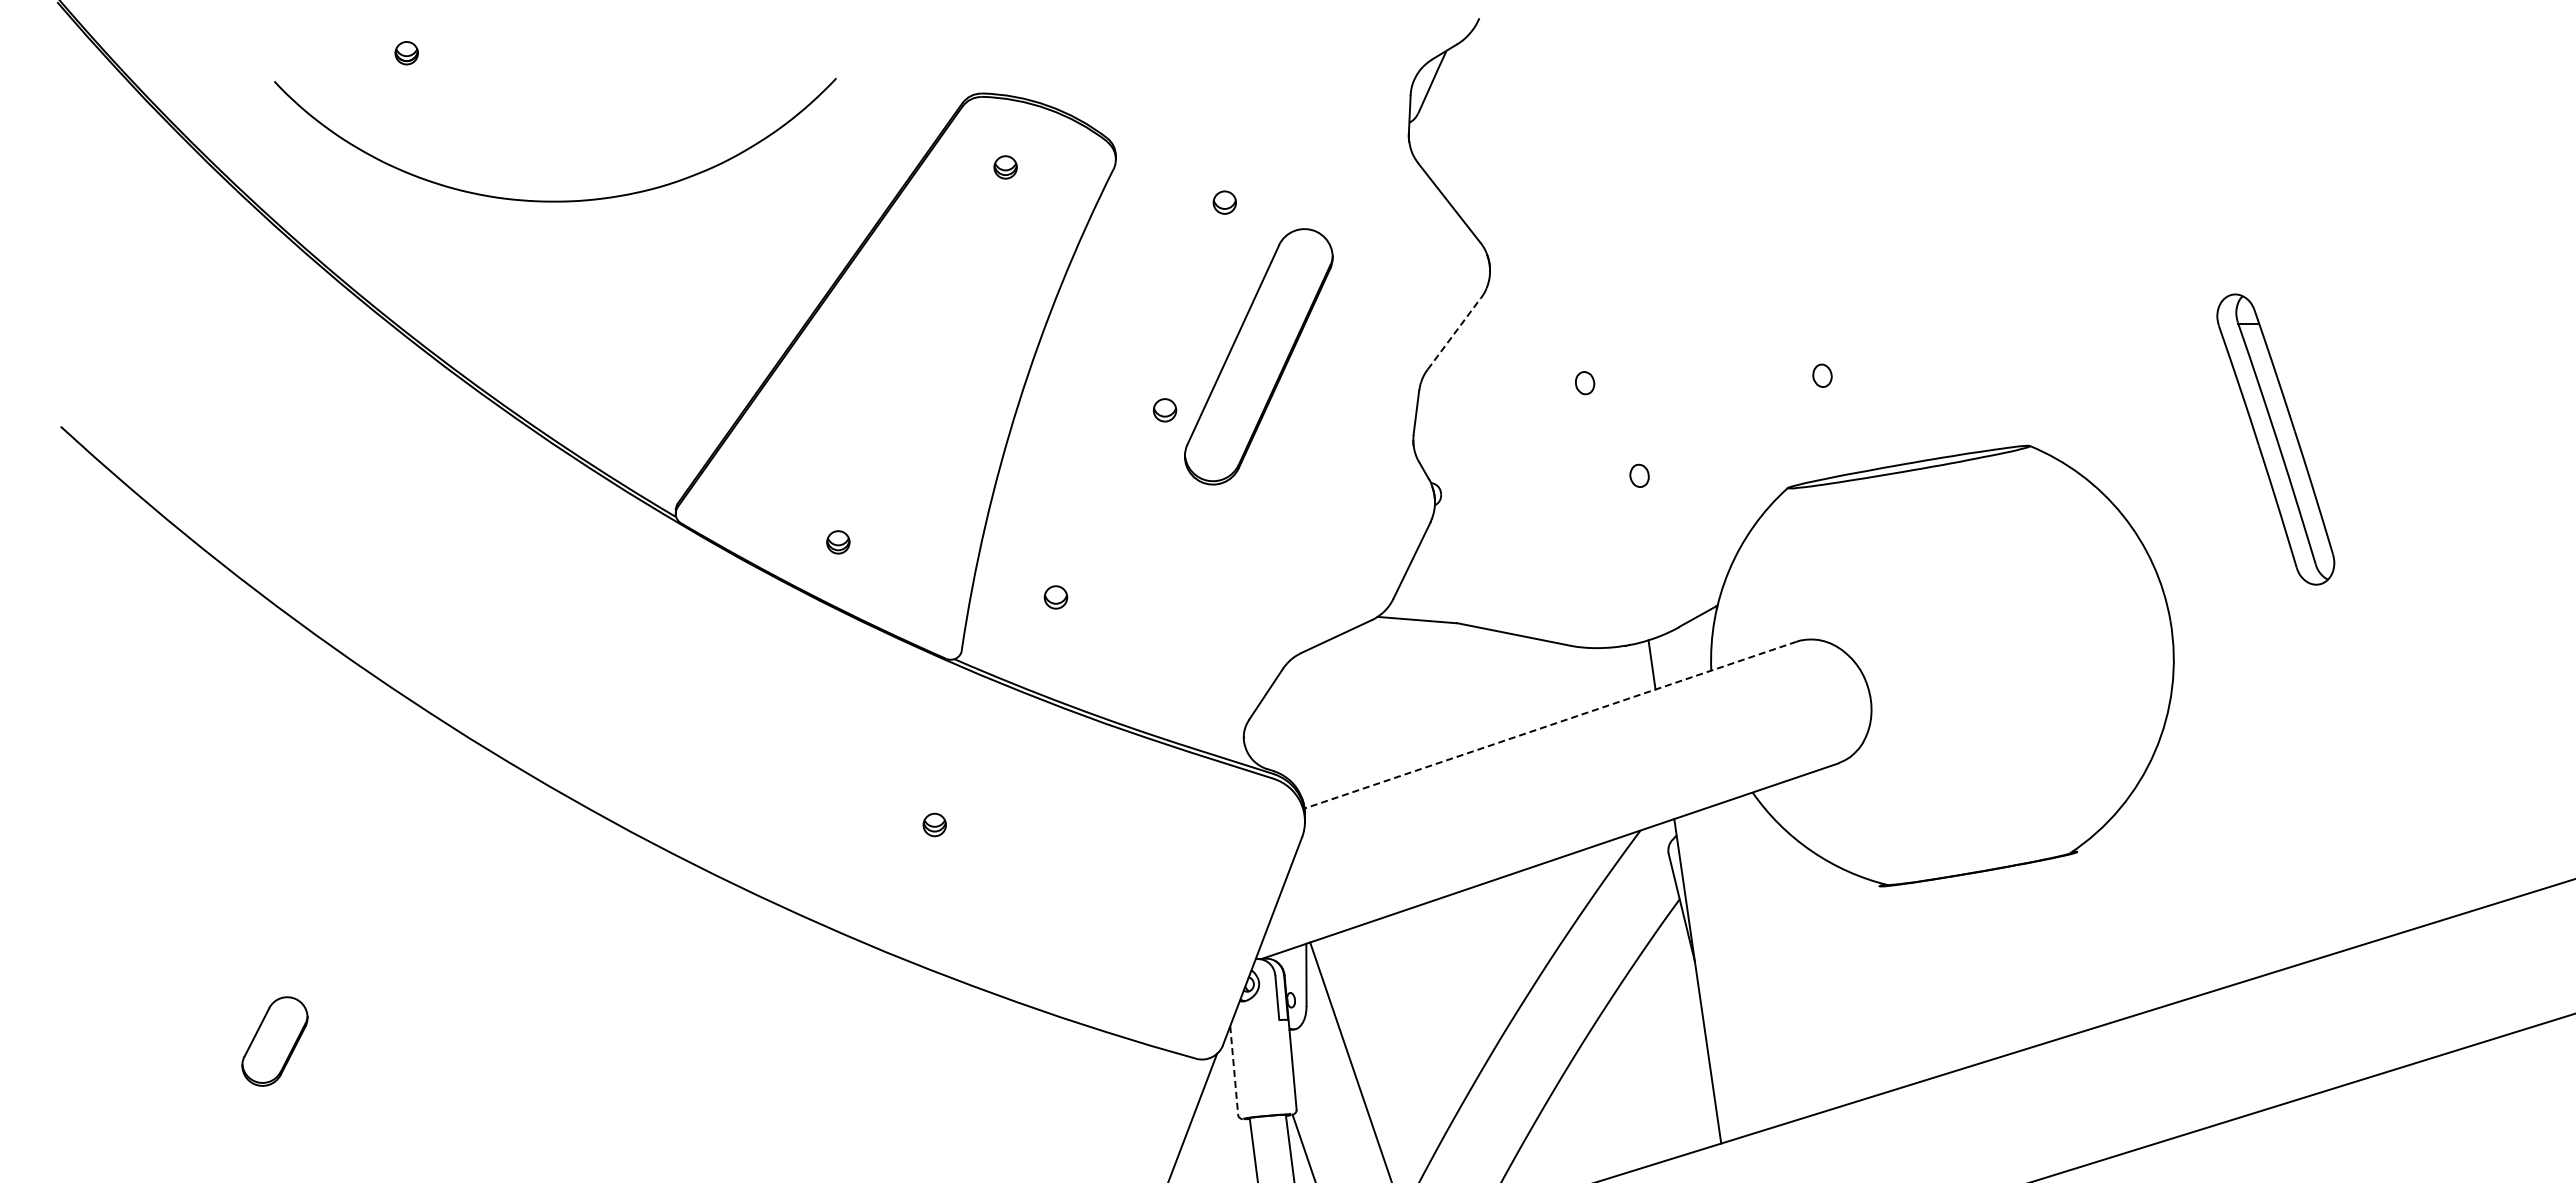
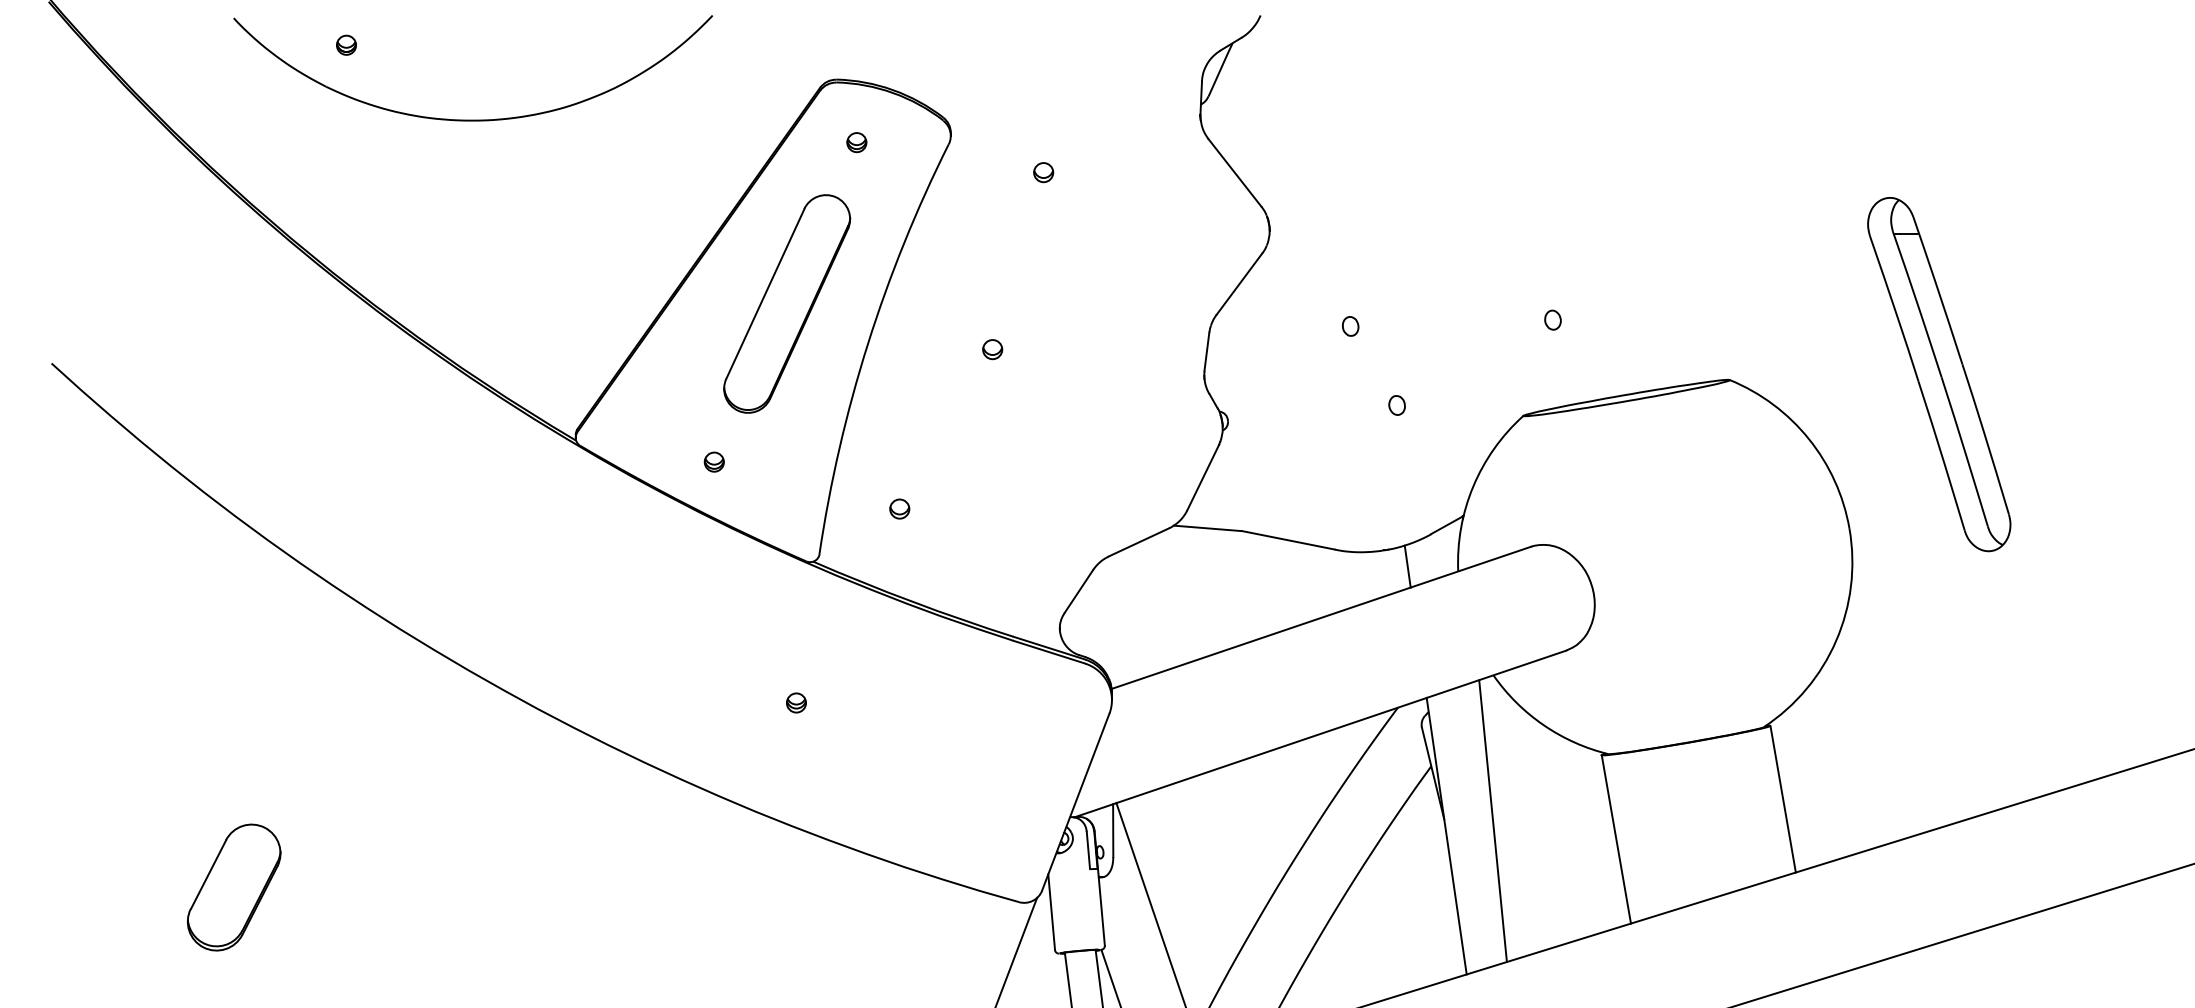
part: (555, 200) -> (473, 119), moved
line: (1454, 333) -> (1239, 284), dashed -> solid
part: (1258, 356) -> (786, 303), moved
part: (2275, 439) -> (1939, 374), size x1.43
line: (1550, 725) -> (1321, 618), dashed -> solid
line: (2092, 937) -> (1783, 798), added
line: (1751, 963) -> (1492, 821), added
line: (1896, 984) -> (1616, 838), added
part: (274, 1041) -> (233, 887), size x1.67
line: (1234, 1070) -> (1051, 912), dashed -> solid

